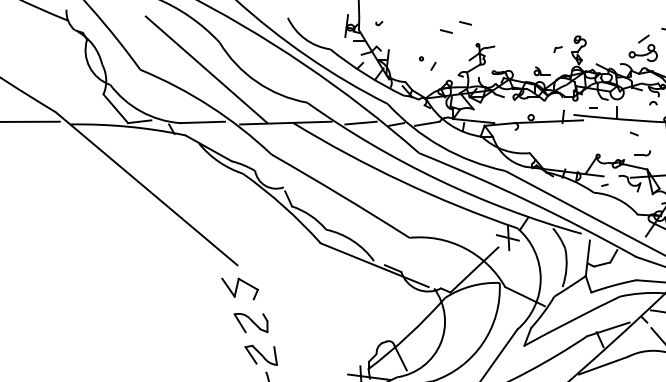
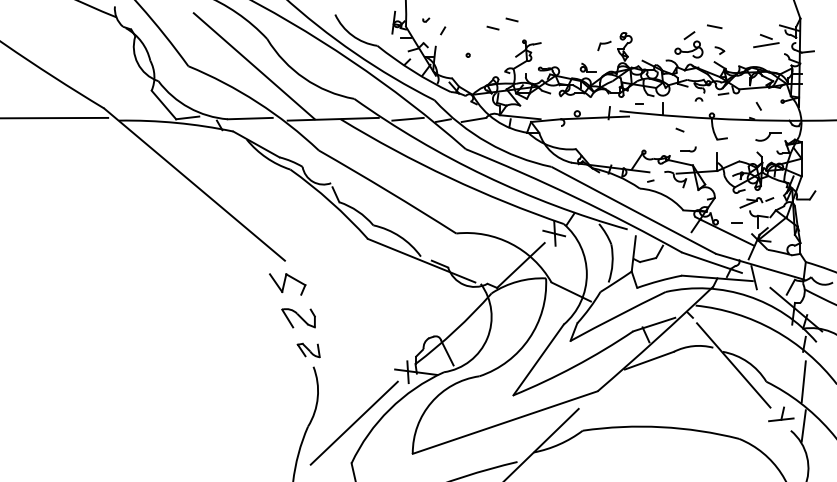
part: (557, 48) -> (603, 45), size x1.6
line: (433, 66) -> (443, 30), moved
part: (261, 355) -> (308, 350), size x0.7

